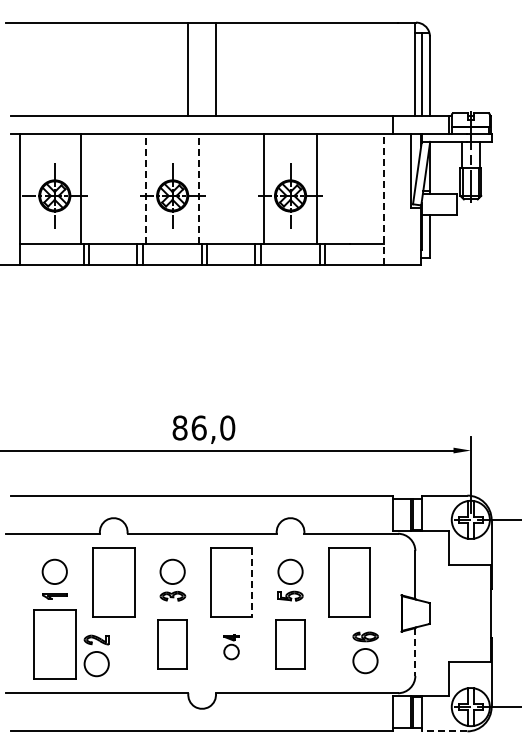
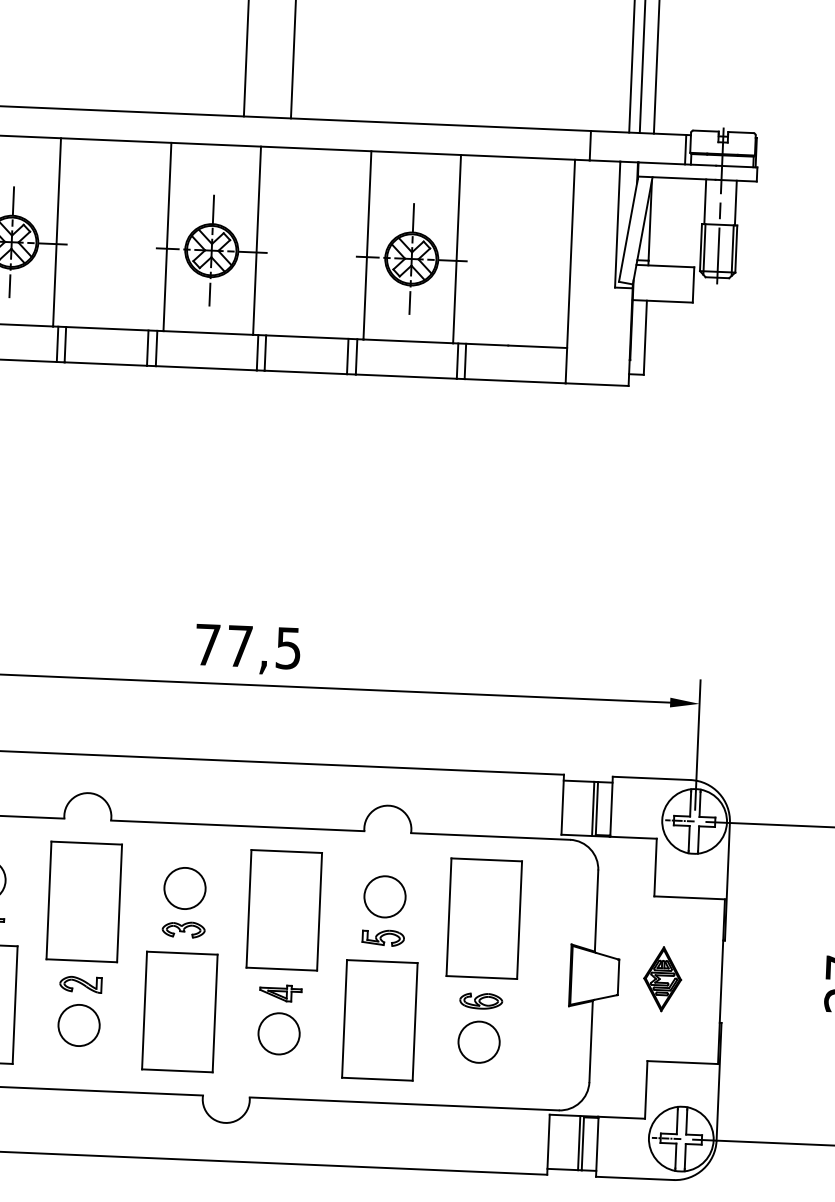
line: (146, 188) -> (167, 236), dashed -> solid
line: (199, 188) -> (257, 239), dashed -> solid
line: (384, 199) -> (570, 271), dashed -> solid
text: (203, 427) -> (247, 645), 86,0 -> 77,5
line: (252, 582) -> (319, 912), dashed -> solid
part: (455, 613) -> (661, 979), added
part: (172, 644) -> (179, 1011), size x1.43
part: (290, 644) -> (379, 1020), size x1.43
part: (231, 647) -> (279, 1020), size x1.67
line: (415, 651) -> (591, 1040), dashed -> solid
part: (365, 652) -> (479, 1027), moved
part: (96, 655) -> (79, 1010), moved
line: (444, 731) -> (634, 1178), dashed -> solid

